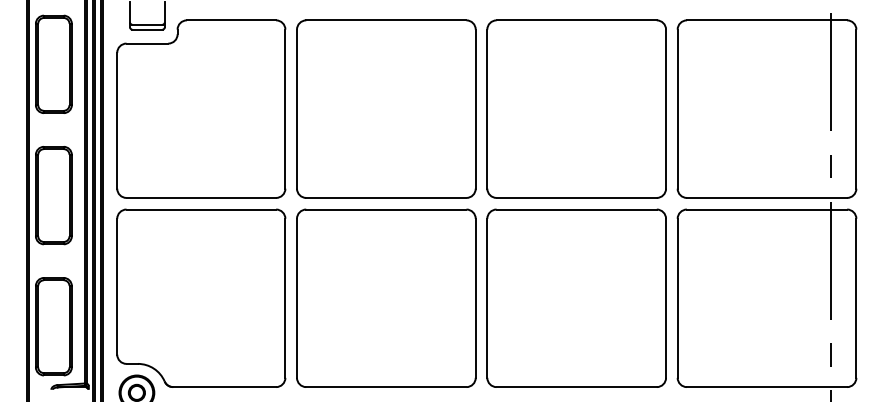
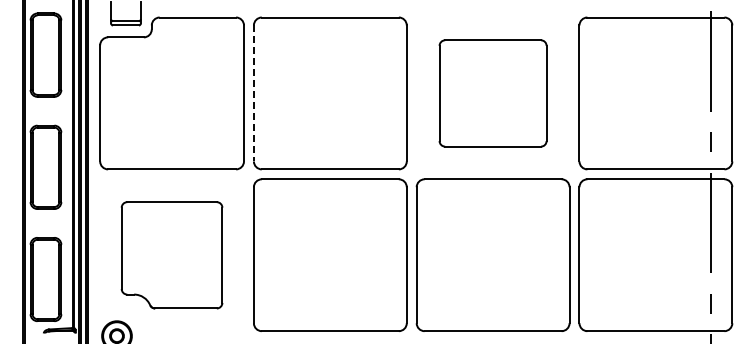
line: (296, 109) -> (253, 93), solid -> dashed
part: (575, 109) -> (492, 93), size x0.7
part: (200, 298) -> (171, 255), size x0.7

